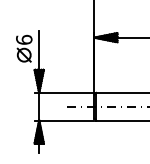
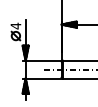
text: (23, 40) -> (15, 26), 6 -> 4

